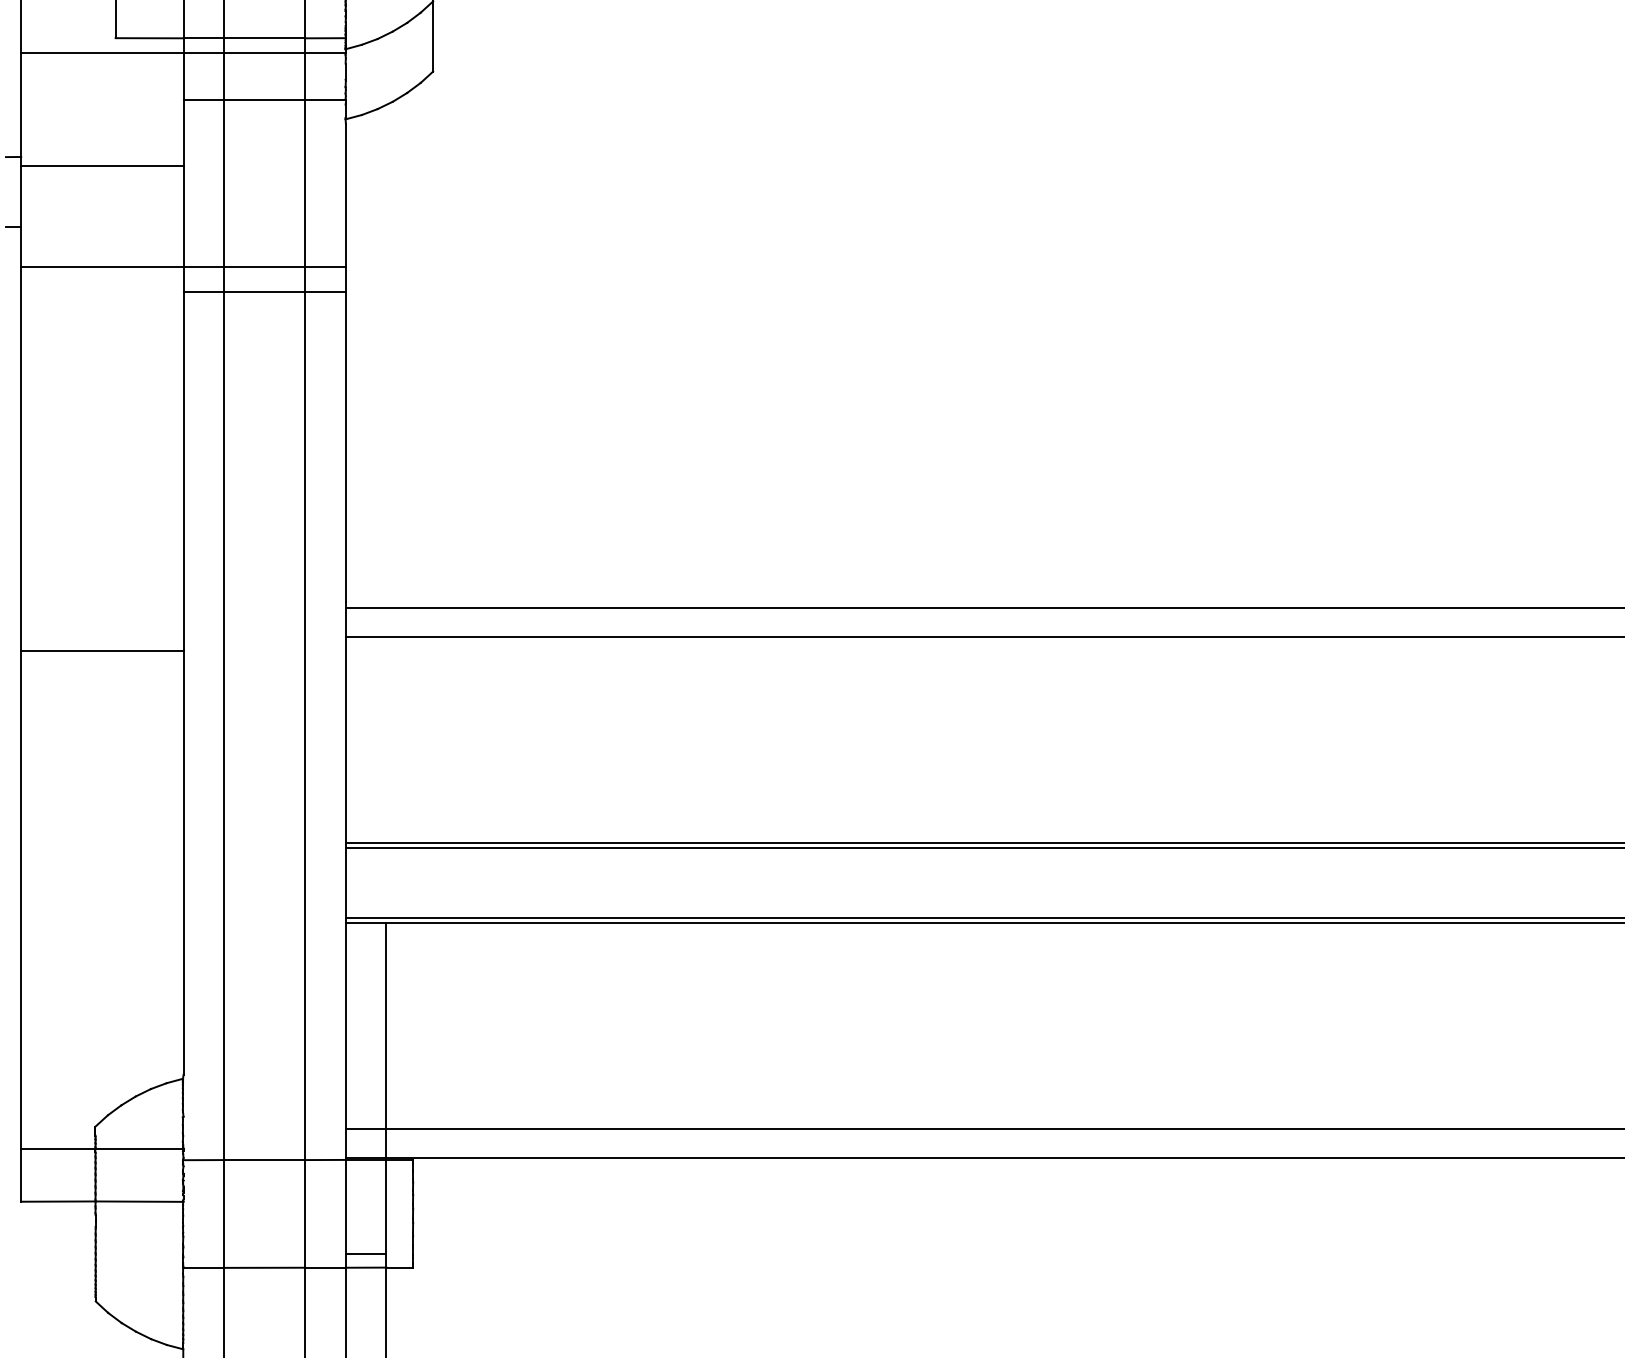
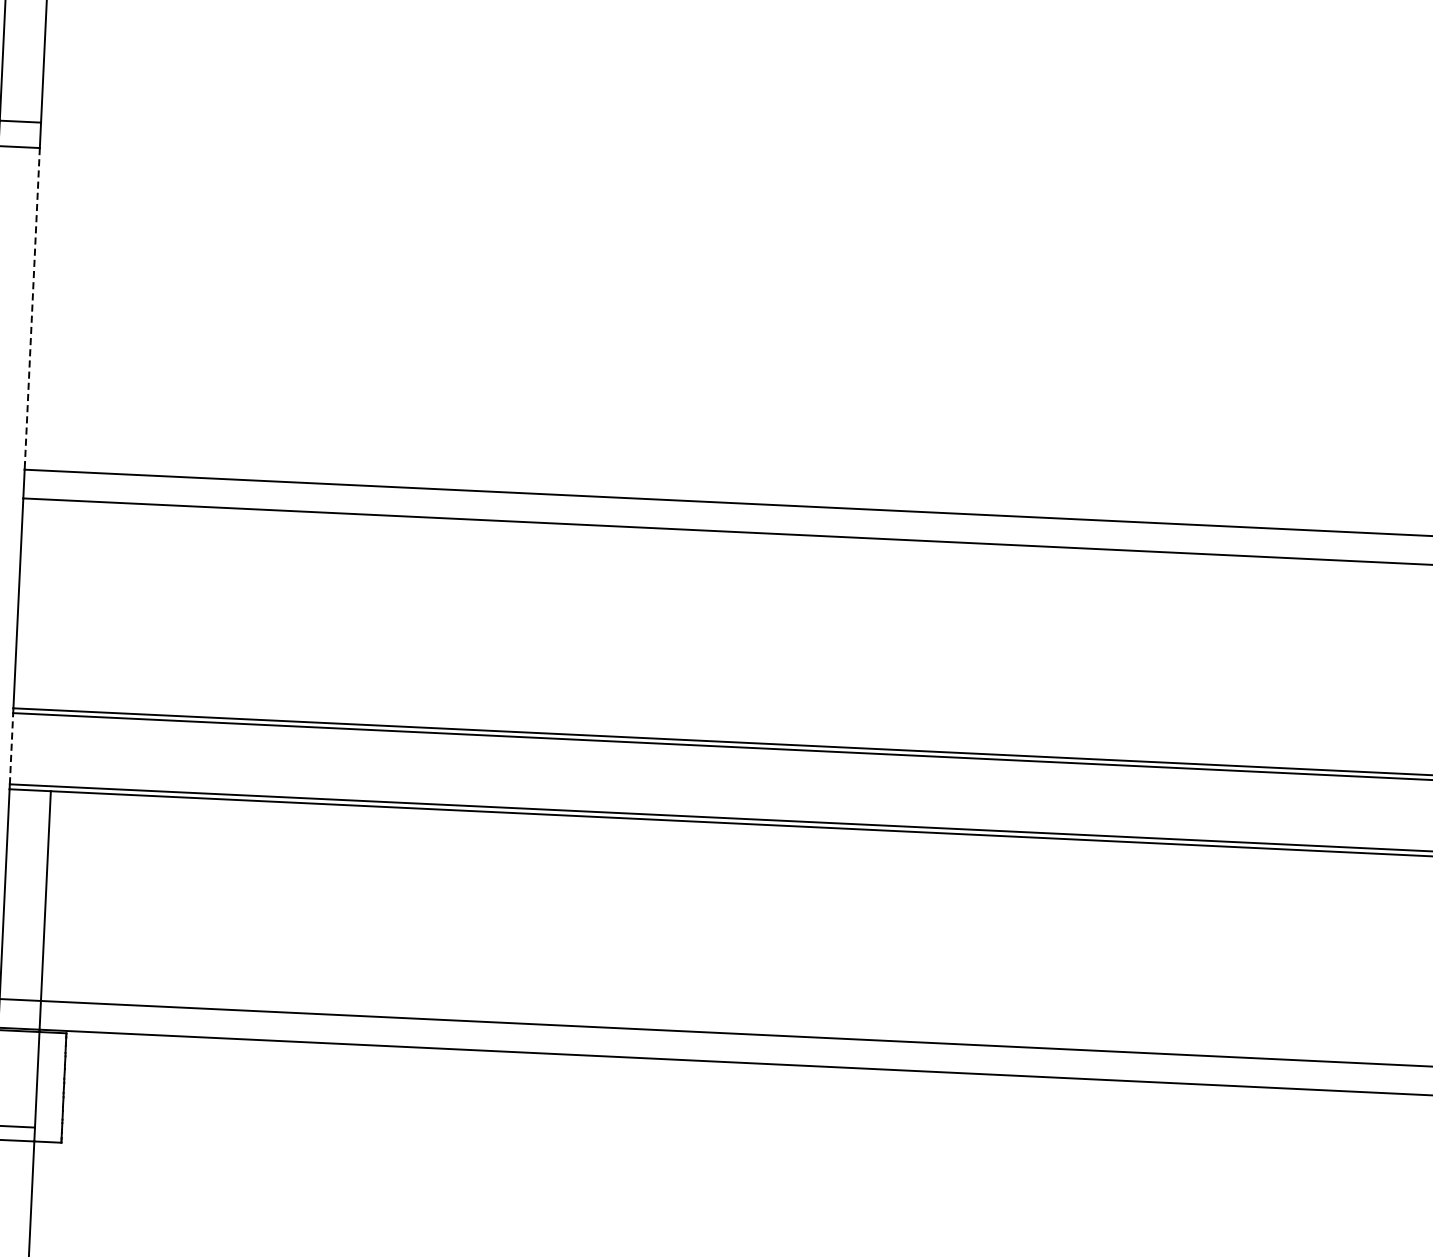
line: (345, 447) -> (32, 306), solid -> dashed
line: (345, 882) -> (11, 748), solid -> dashed

